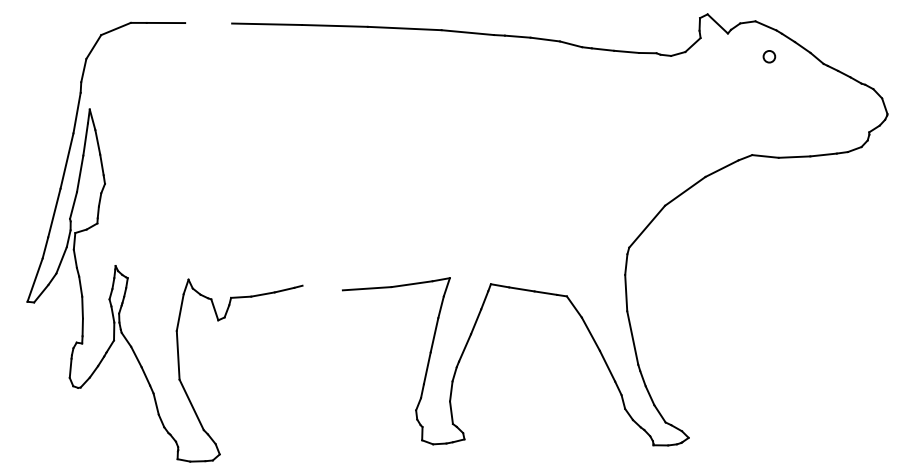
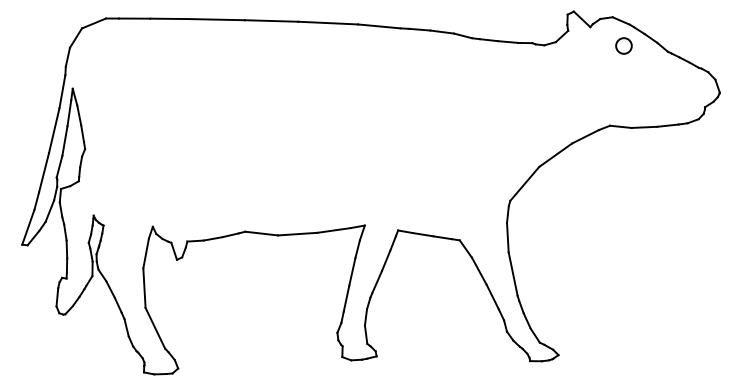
line: (209, 22) -> (169, 18), added
circle: (768, 56) -> (623, 45), size x1.67
line: (322, 287) -> (261, 233), added

